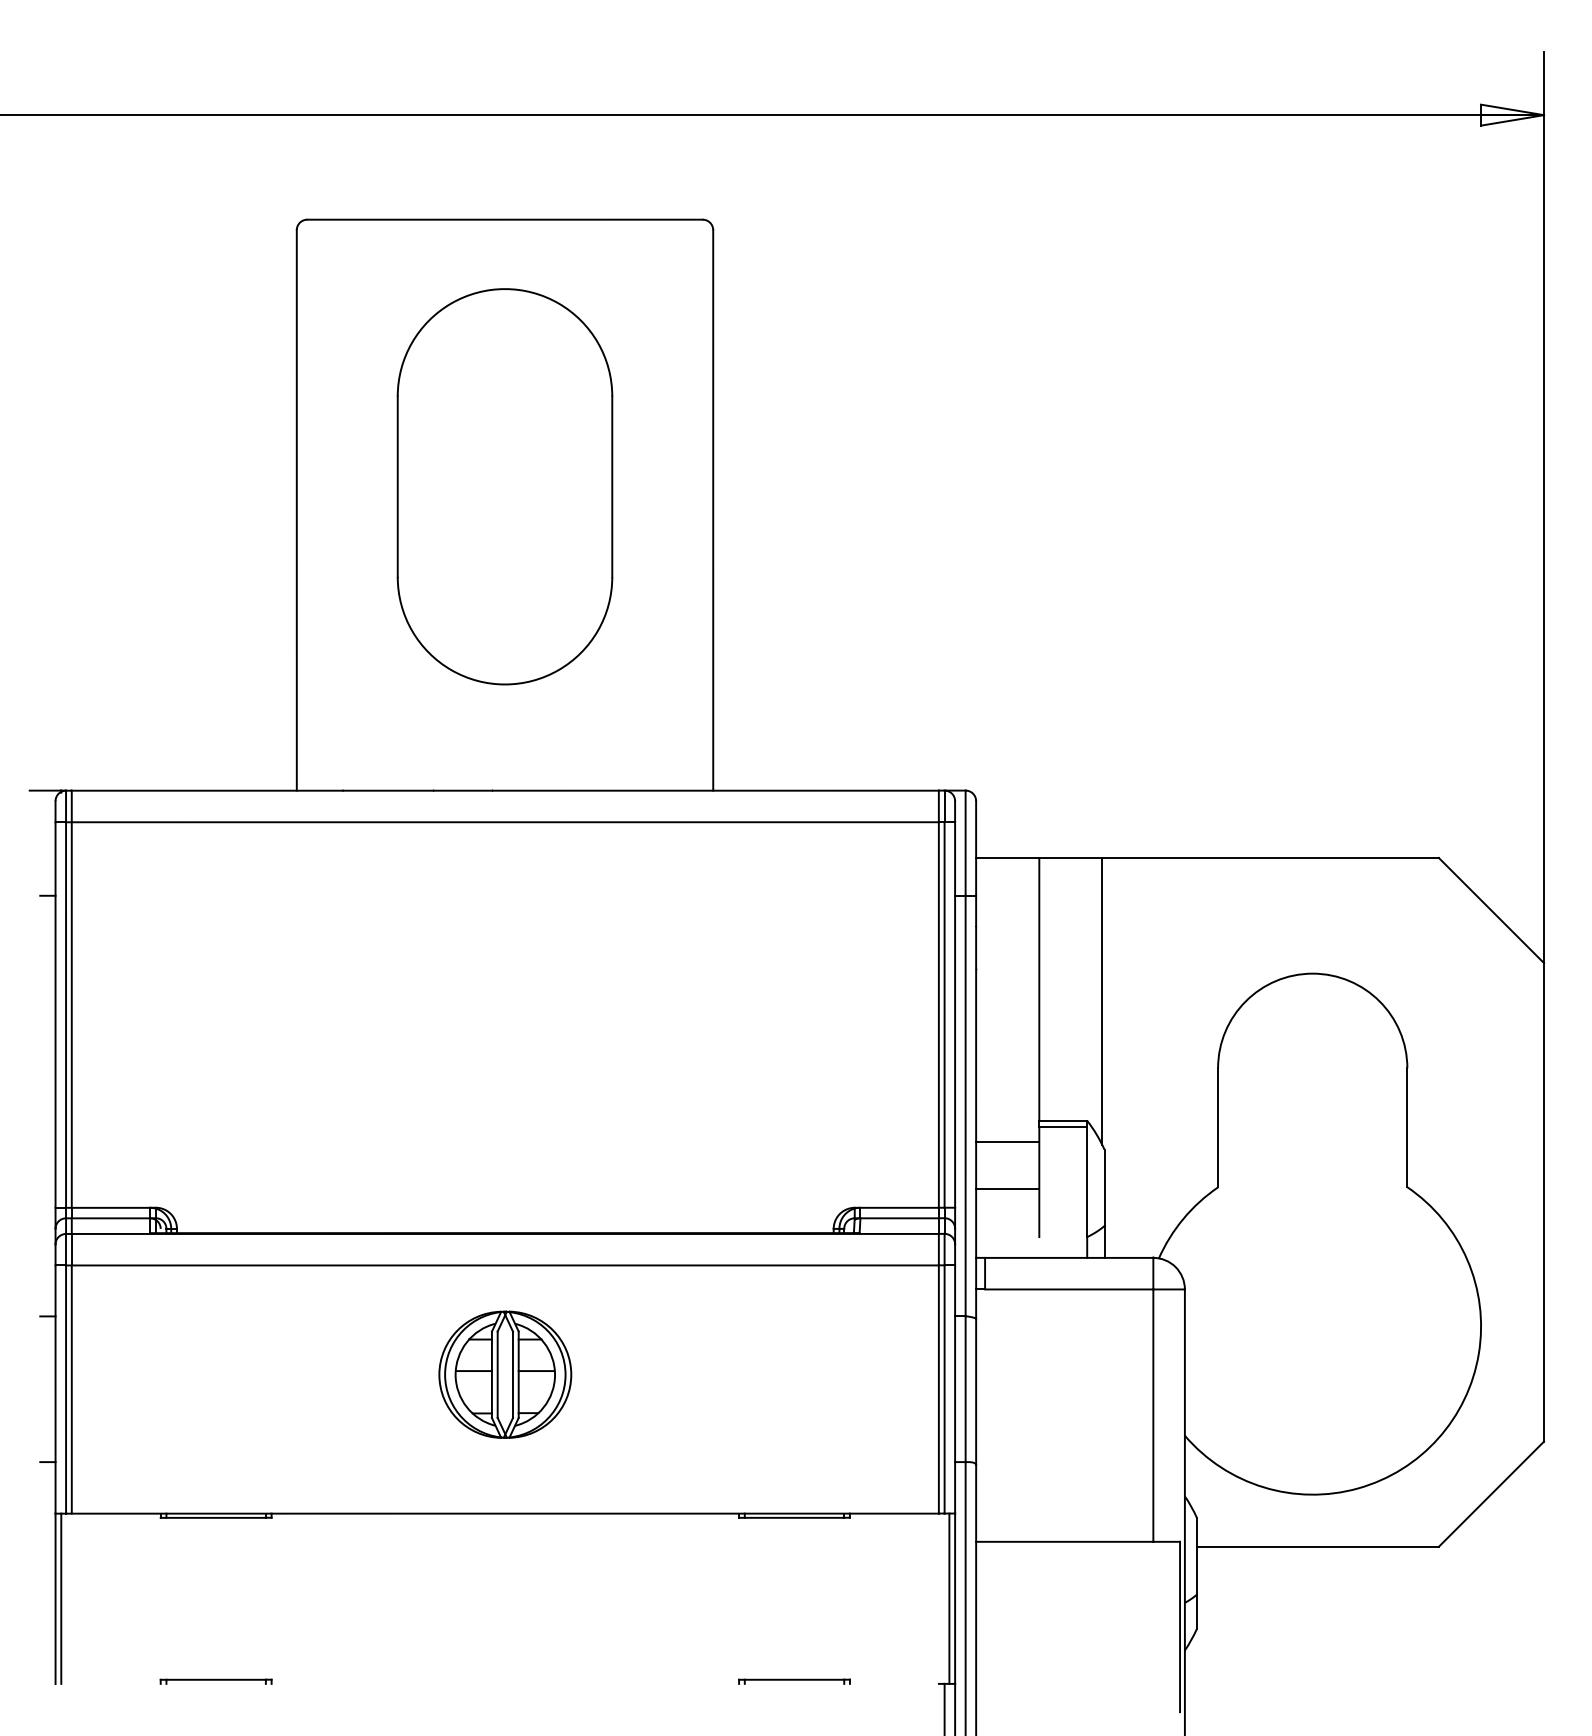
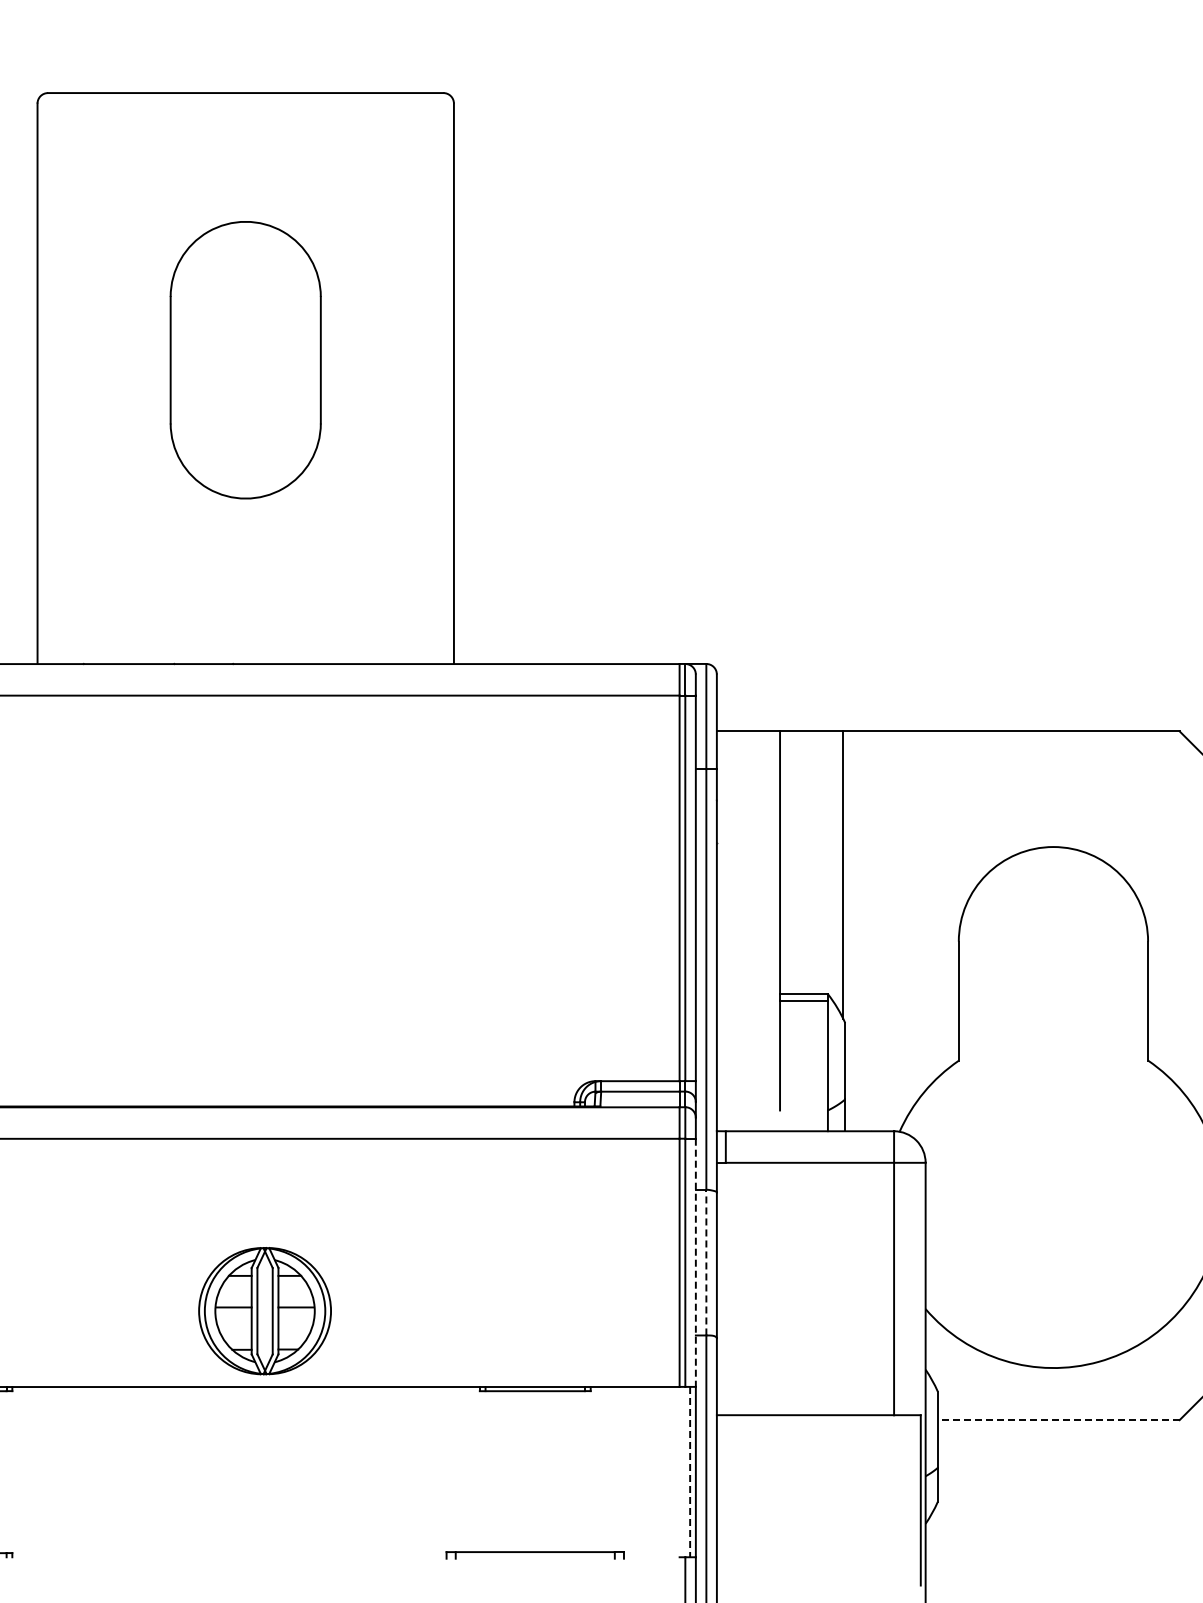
part: (504, 486) -> (245, 359), size x0.7
line: (1007, 1141) -> (748, 1014), removed
line: (1007, 1188) -> (748, 1061), removed
part: (505, 1374) -> (265, 1310), moved
line: (955, 1389) -> (696, 1262), solid -> dashed
line: (965, 1389) -> (706, 1262), solid -> dashed
line: (1317, 1546) -> (1058, 1419), solid -> dashed
line: (949, 1599) -> (690, 1472), solid -> dashed
part: (794, 1681) -> (535, 1554), size x1.6

